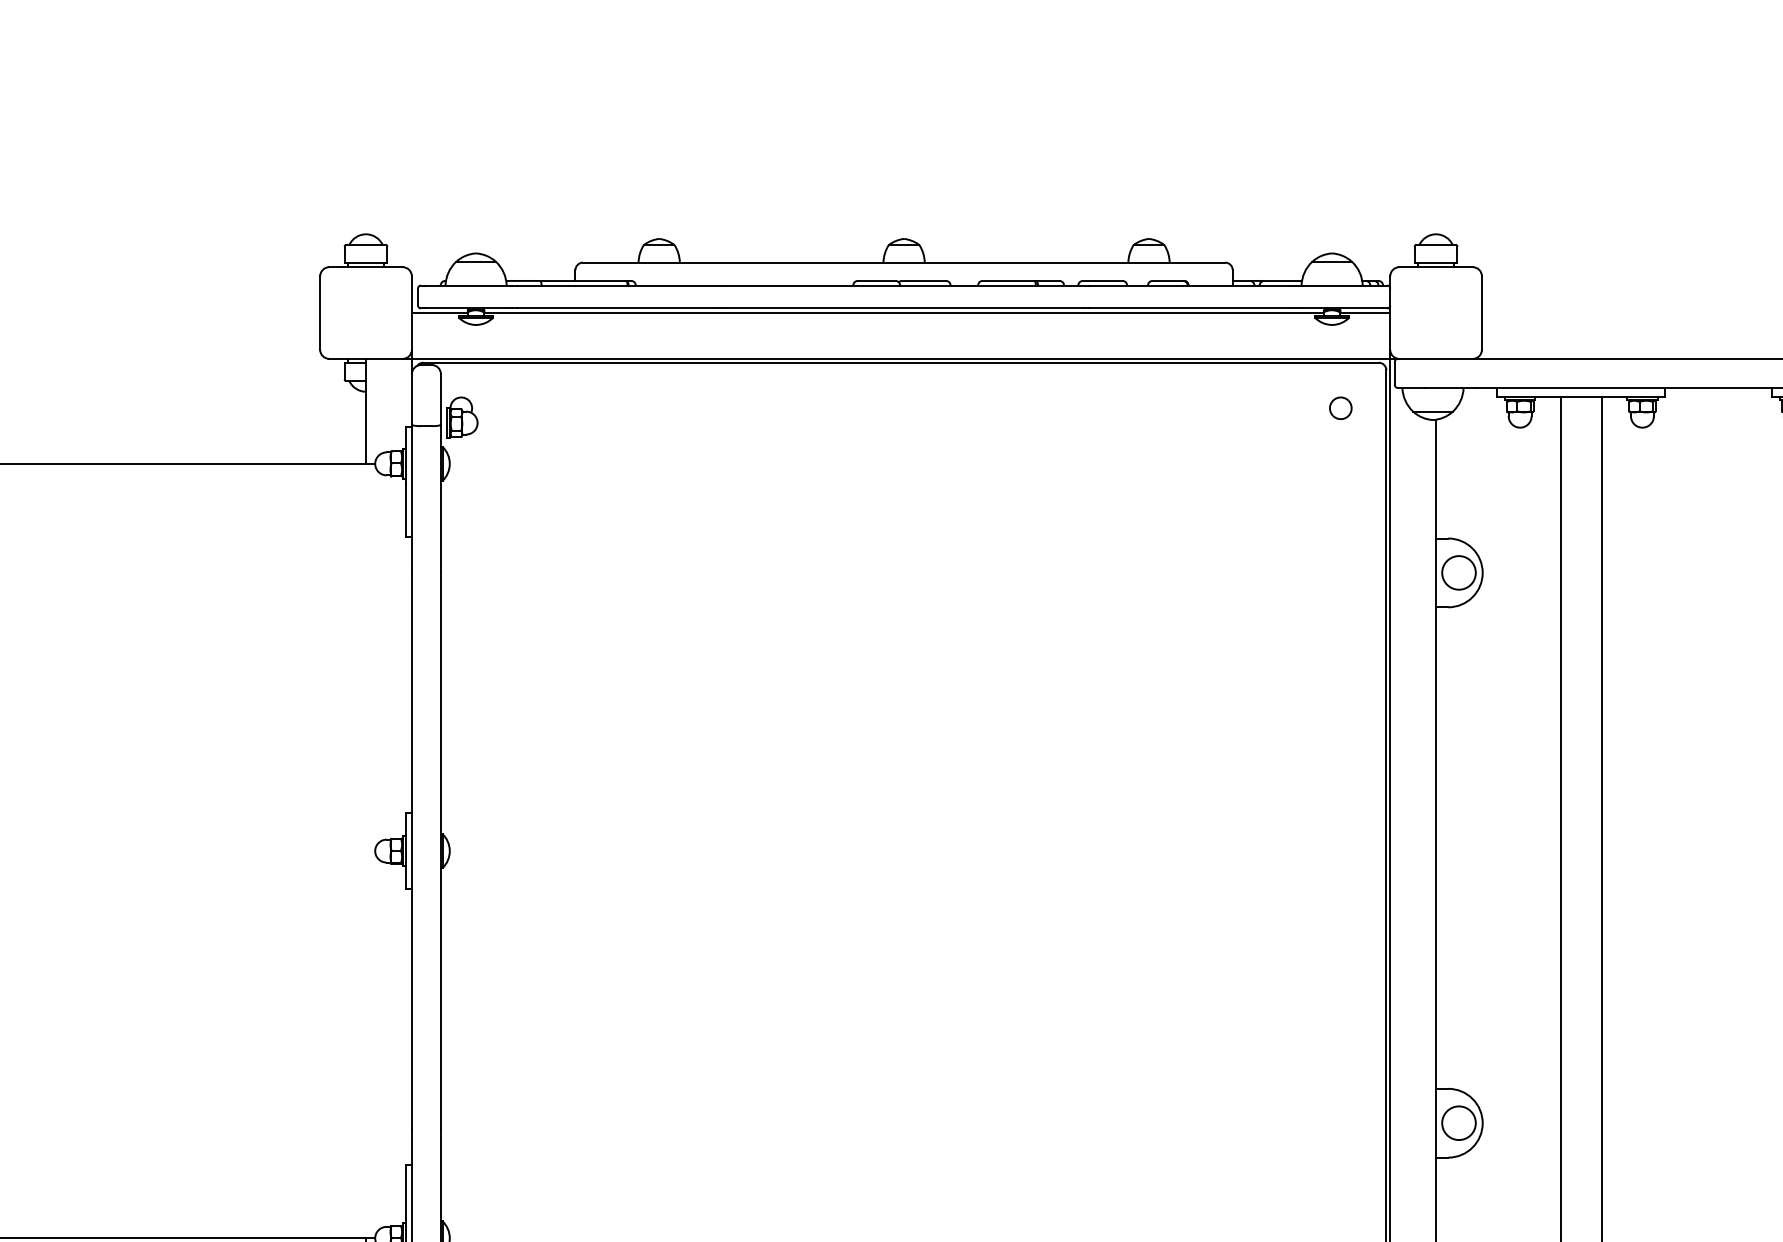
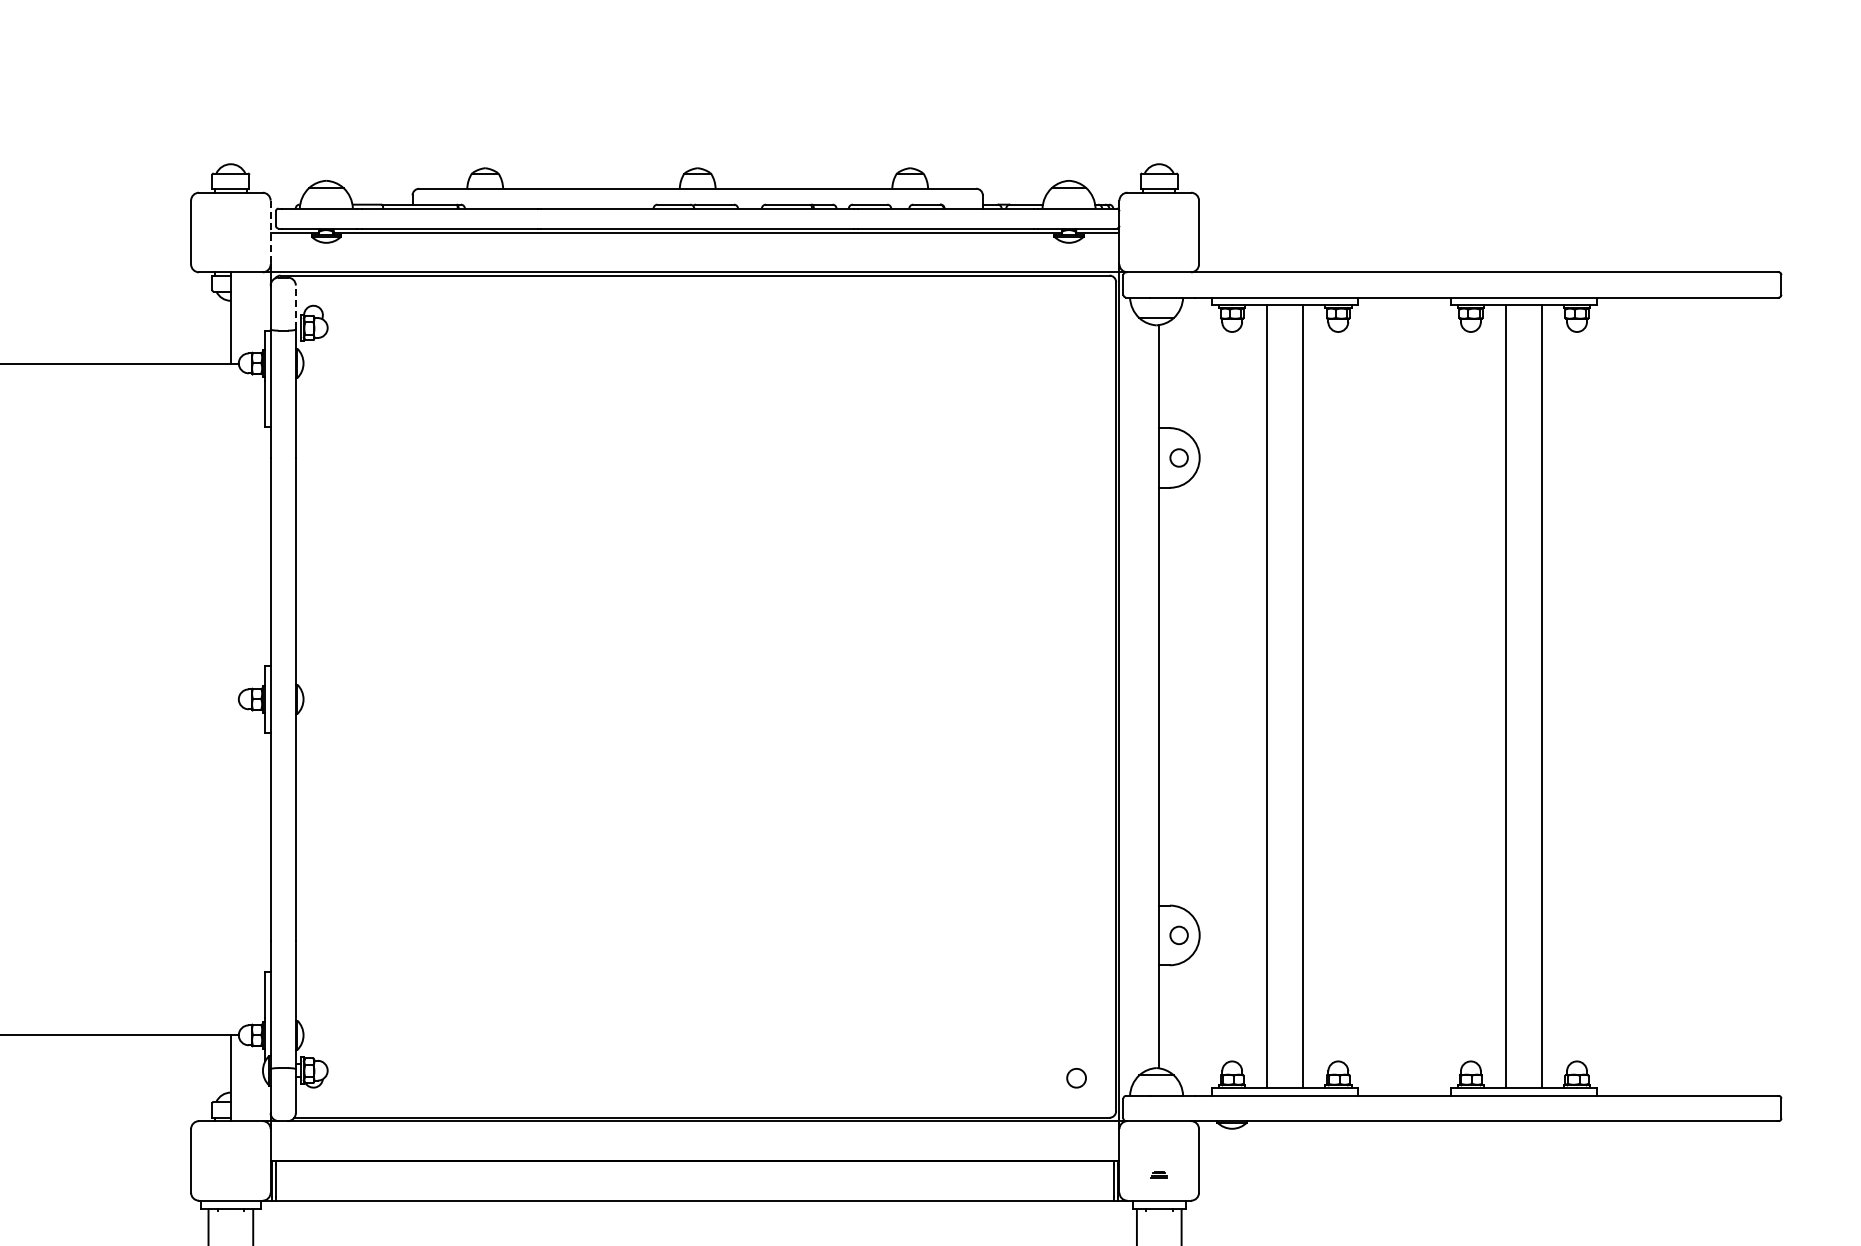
line: (411, 313) -> (270, 232), solid -> dashed
line: (440, 399) -> (295, 307), solid -> dashed
part: (1340, 407) -> (1076, 314), removed
circle: (1458, 572) -> (1178, 457), size x0.6
circle: (1458, 1123) -> (1178, 935), size x0.6

